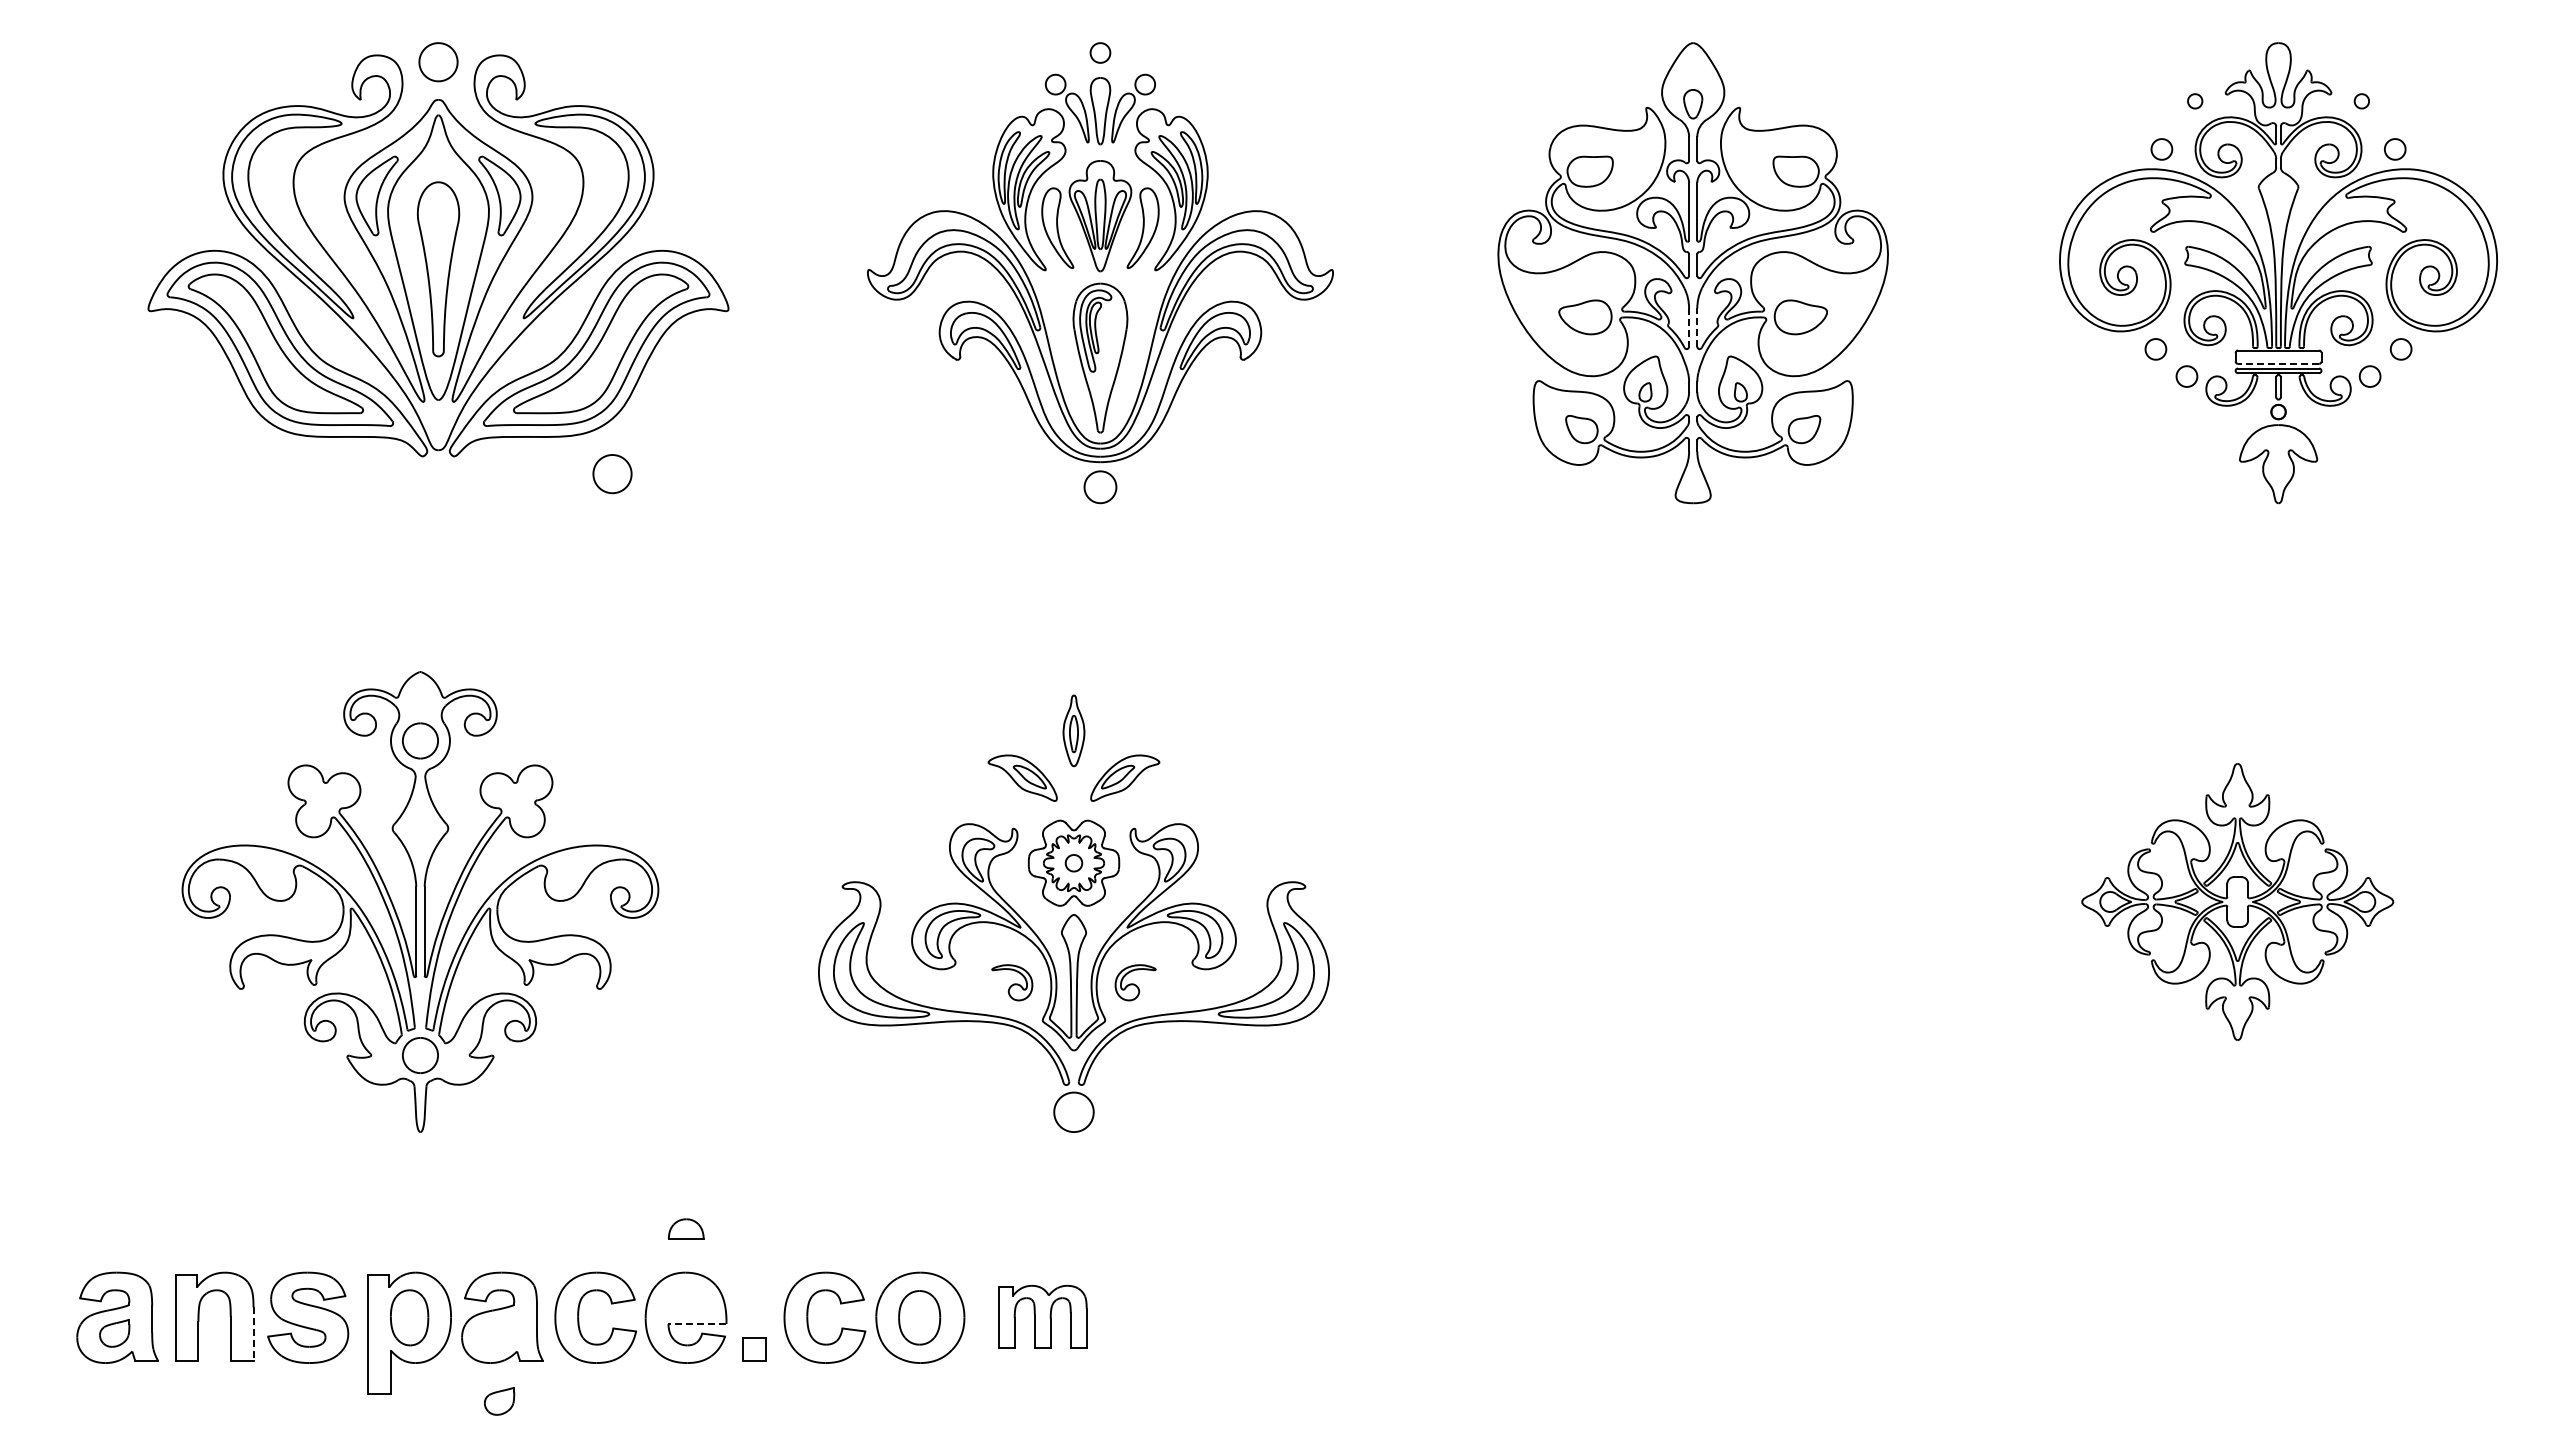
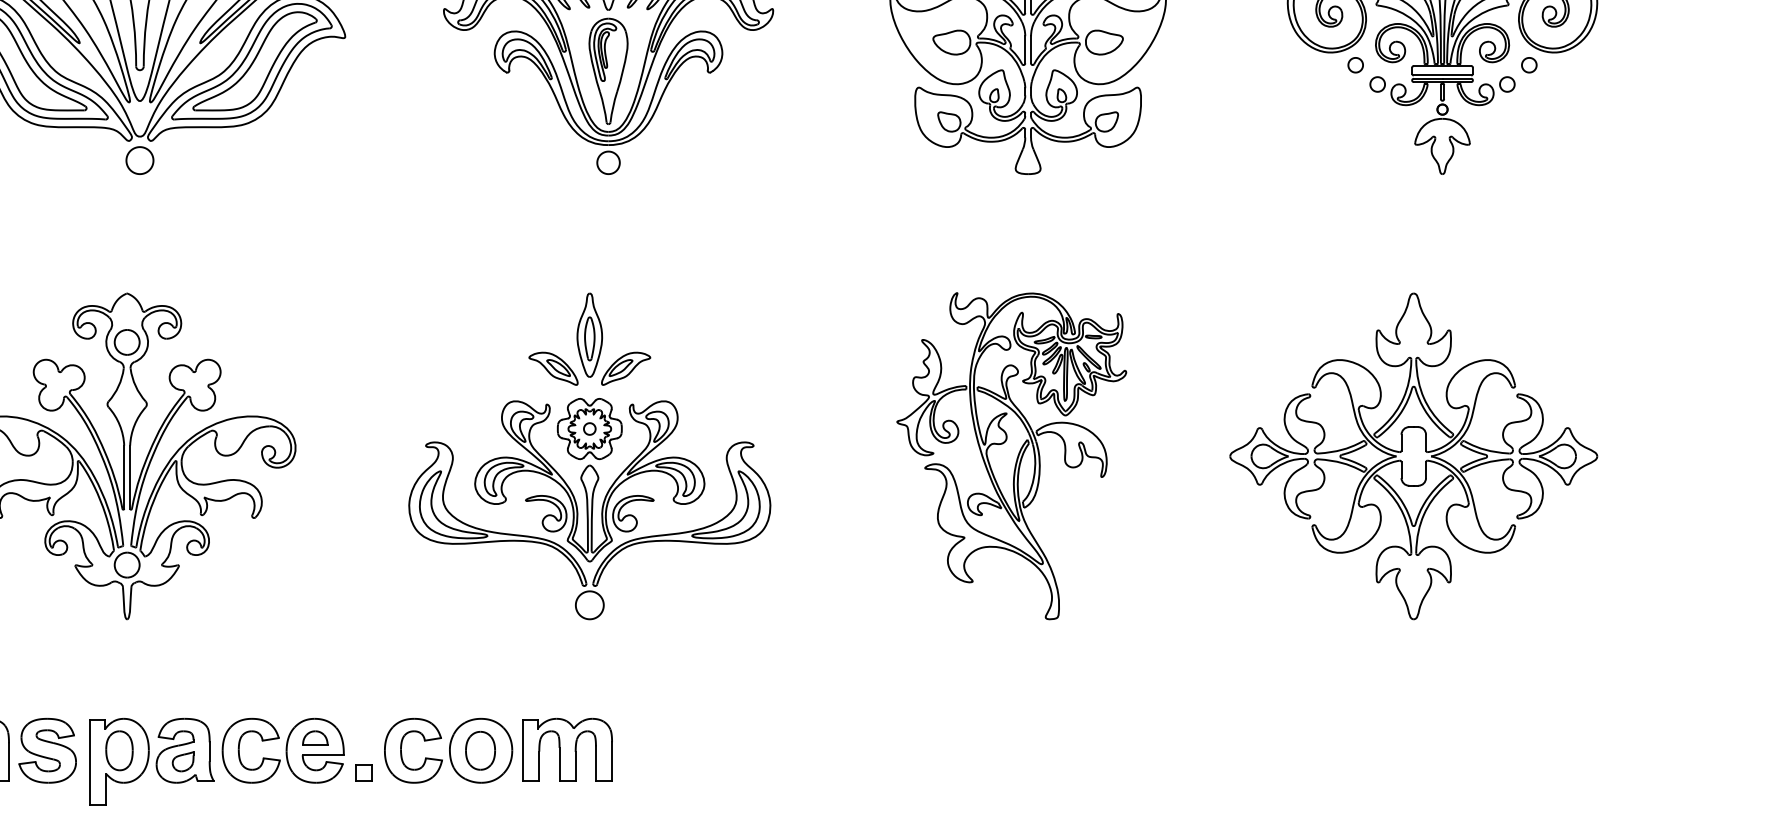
line: (1697, 327) -> (1031, 49), dashed -> solid
line: (1689, 328) -> (1025, 50), dashed -> solid
line: (2278, 363) -> (1442, 75), dashed -> solid
part: (612, 474) -> (139, 160), moved
part: (1073, 730) -> (589, 335), size x1.67
part: (2237, 901) -> (1413, 456), size x1.67
part: (1677, 903) -> (1017, 457), added
part: (1011, 982) -> (545, 513), size x1.43
part: (1135, 982) -> (633, 513), size x1.43
part: (686, 1228) -> (315, 737), moved
part: (1042, 1316) -> (567, 749), size x1.43
line: (696, 1324) -> (322, 755), dashed -> solid
line: (253, 1334) -> (8, 762), dashed -> solid
part: (499, 1401) -> (183, 761), moved

